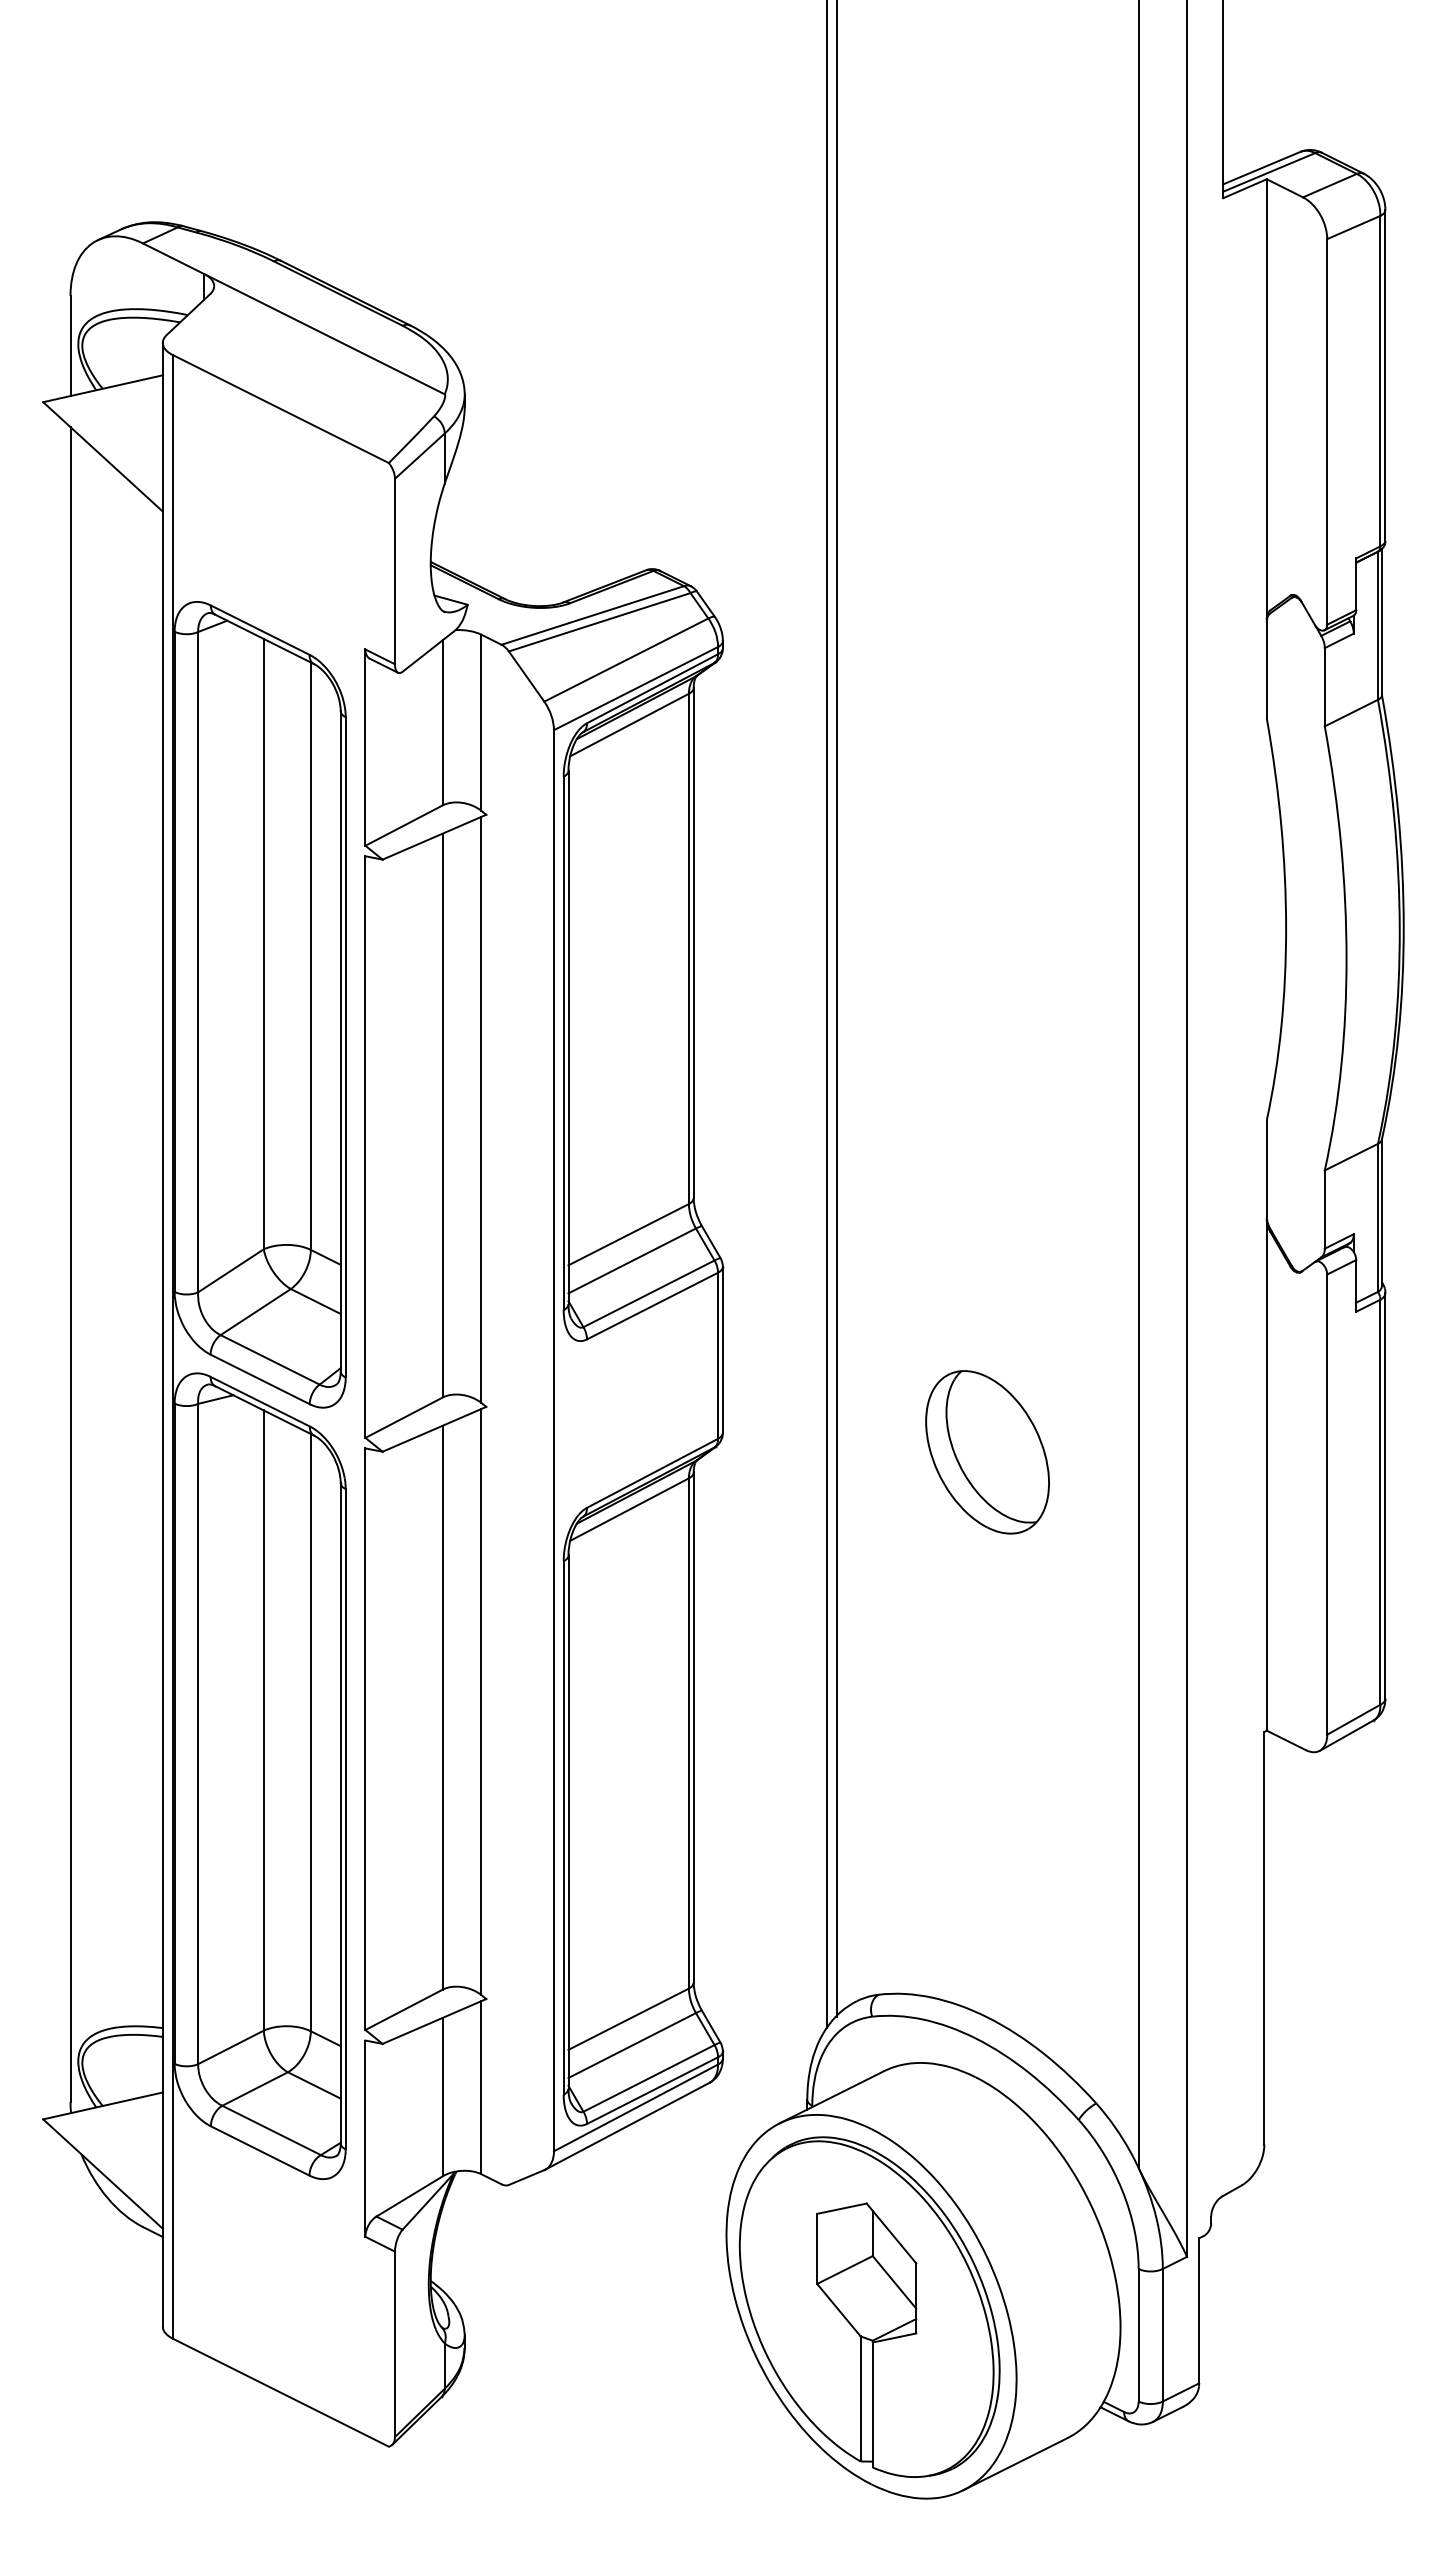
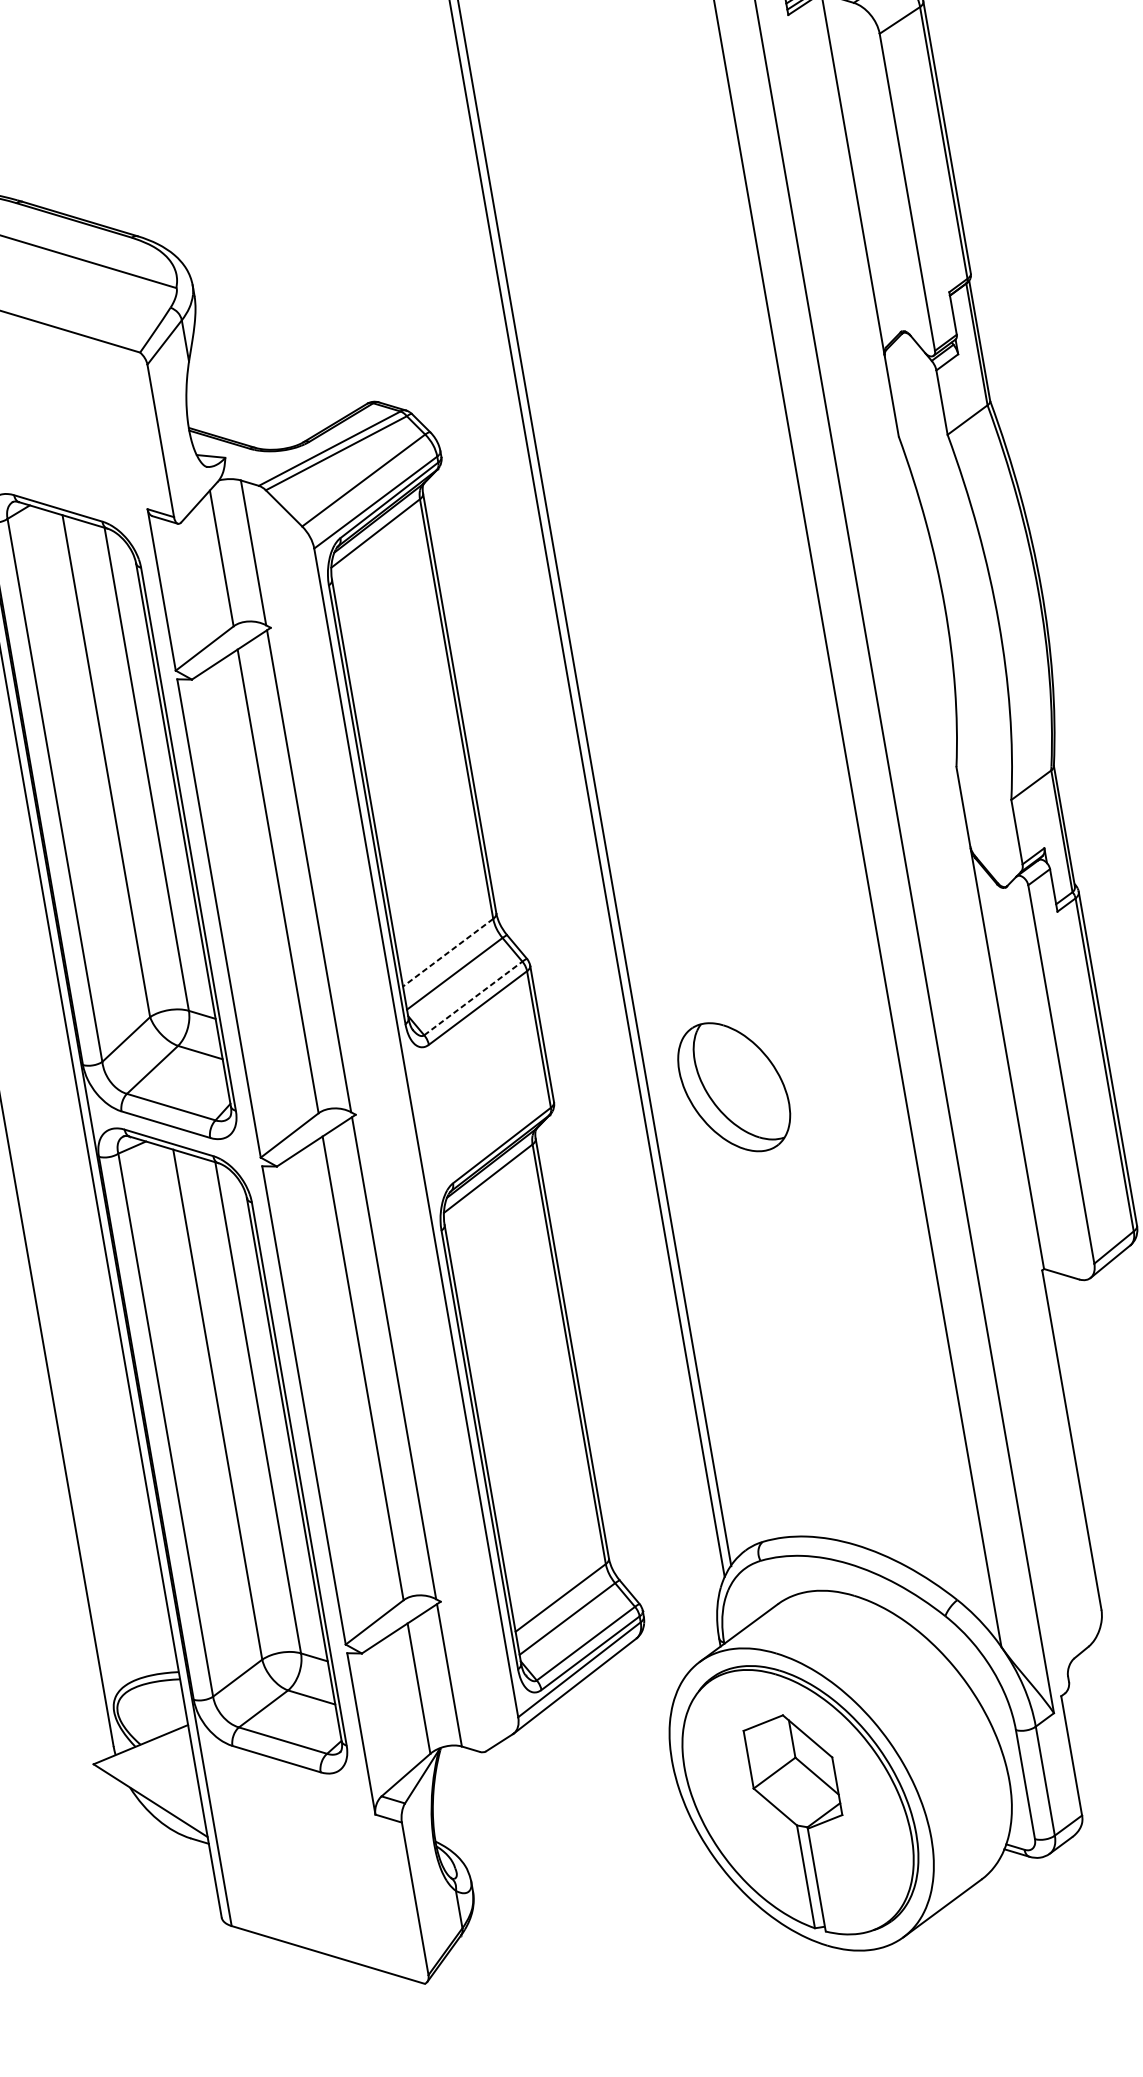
line: (628, 1234) -> (447, 952), solid -> dashed
line: (649, 1293) -> (473, 998), solid -> dashed
part: (987, 1452) -> (734, 1087), moved

